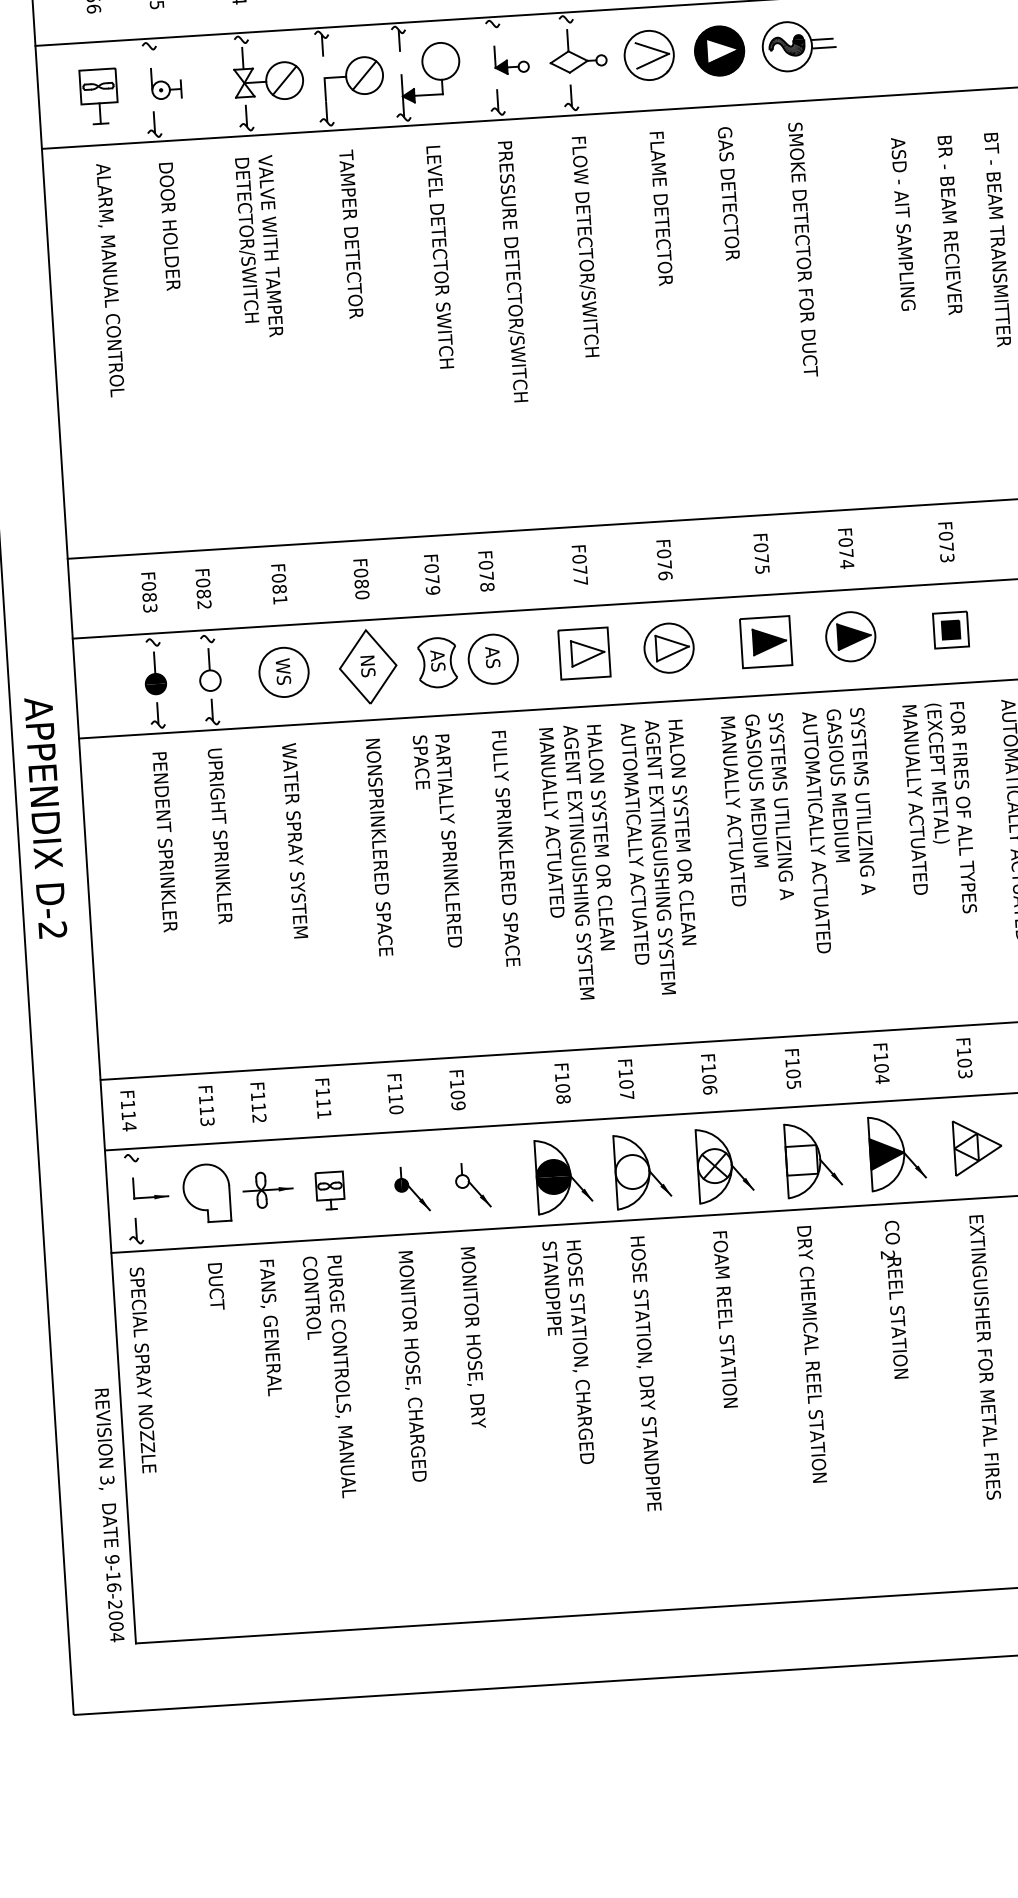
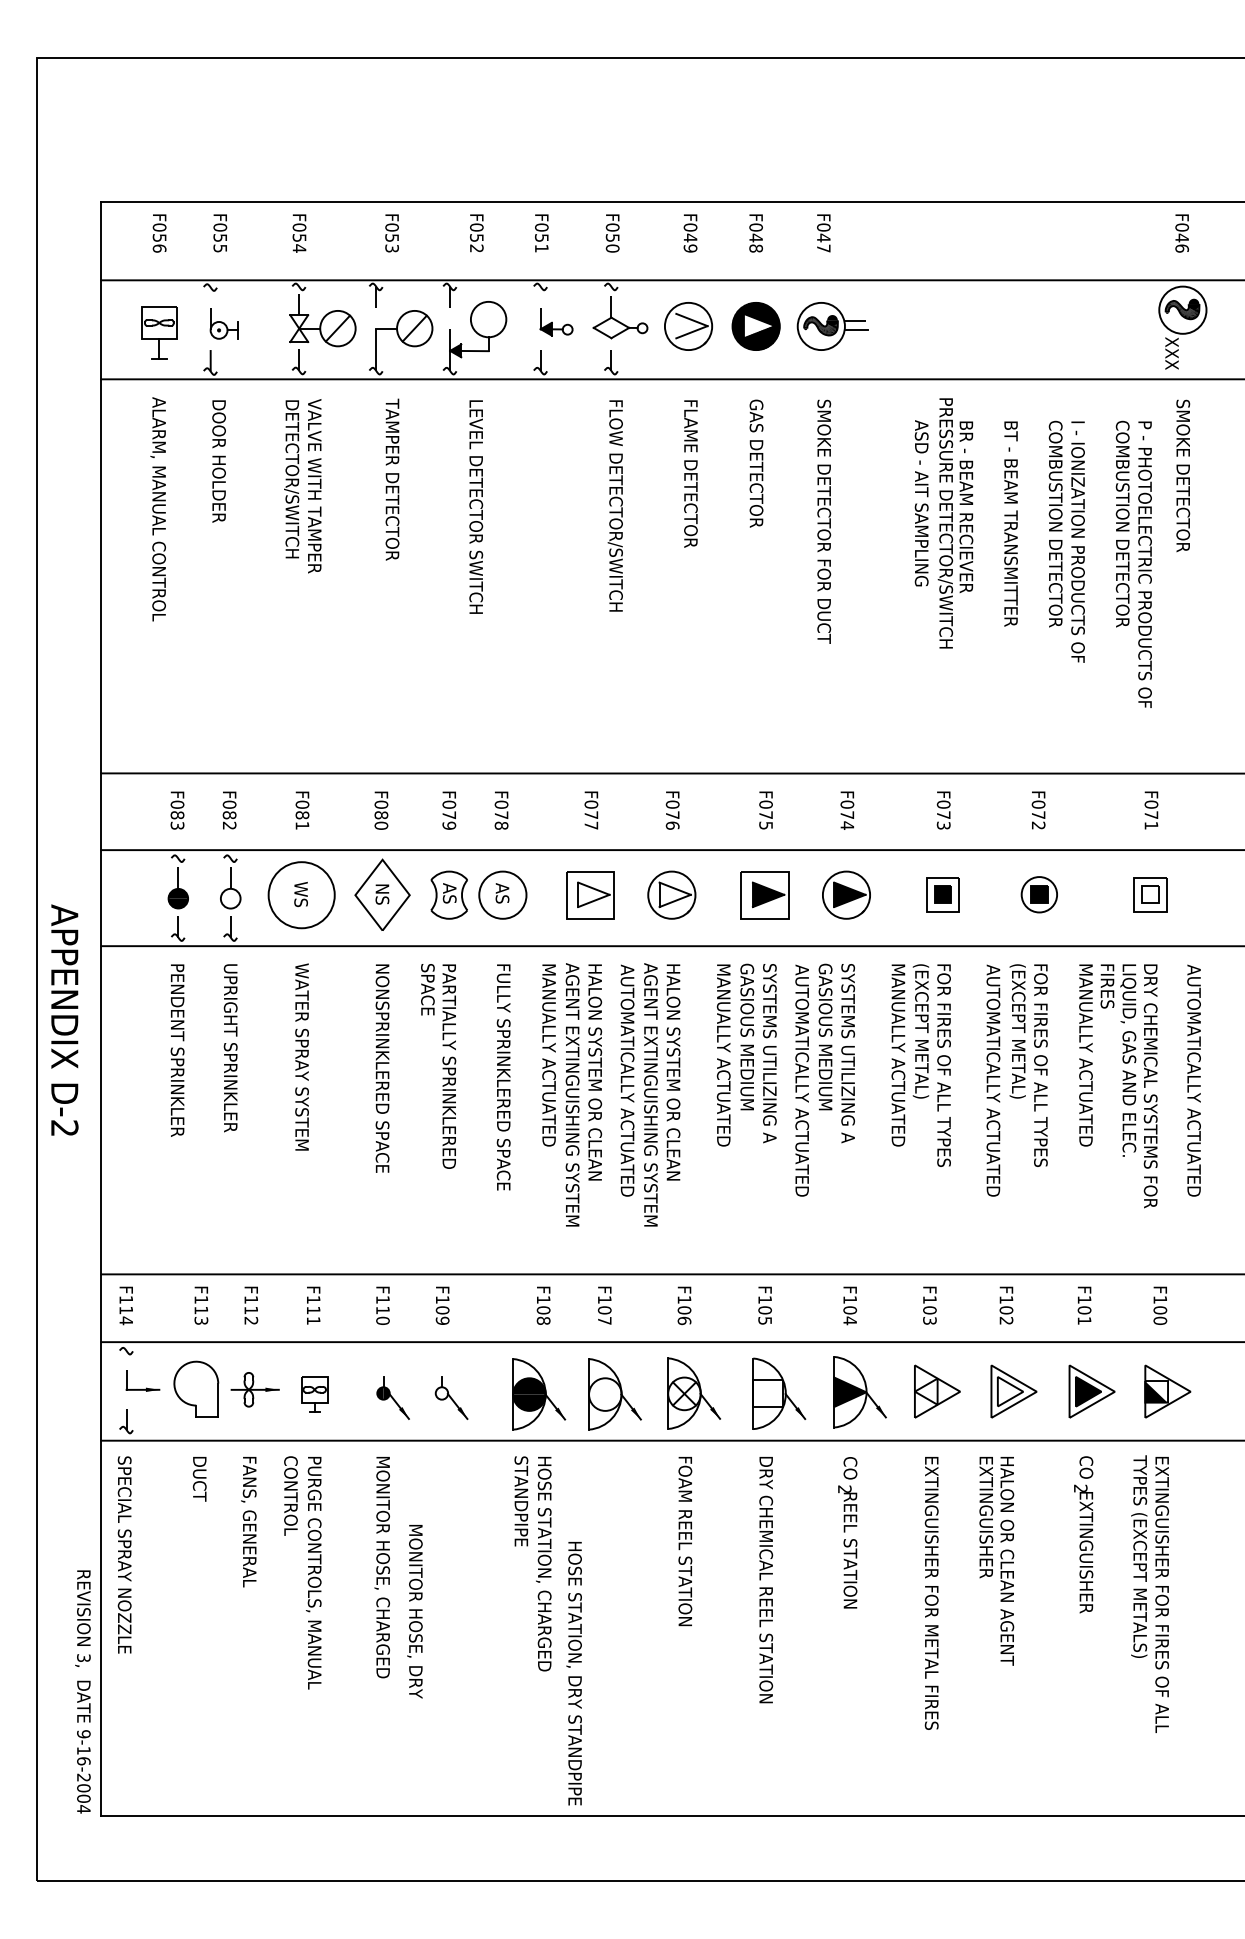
text: (512, 271) -> (945, 523), moved
circle: (283, 671) -> (301, 894), size x1.4
text: (471, 1337) -> (414, 1611), moved
text: (644, 1373) -> (573, 1673), moved

